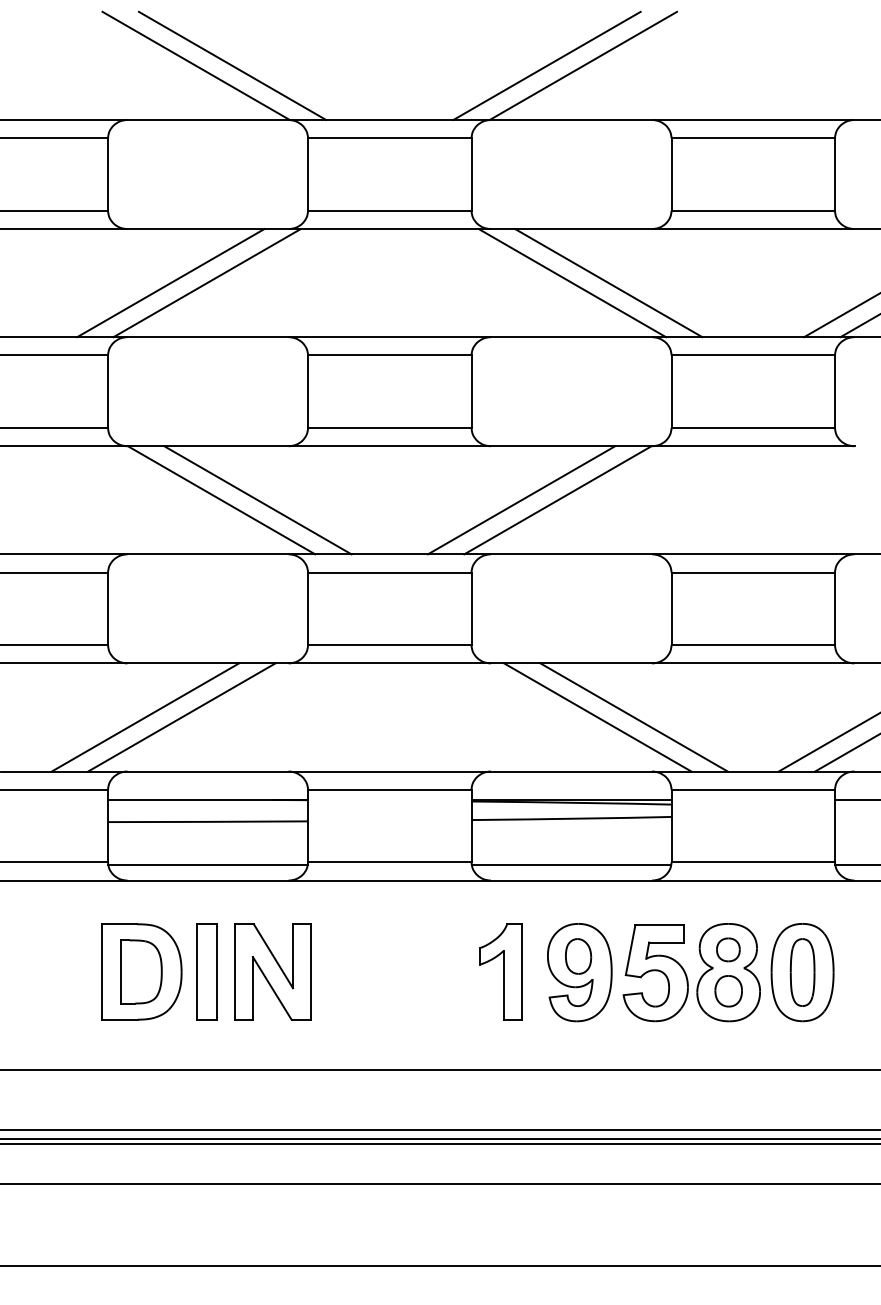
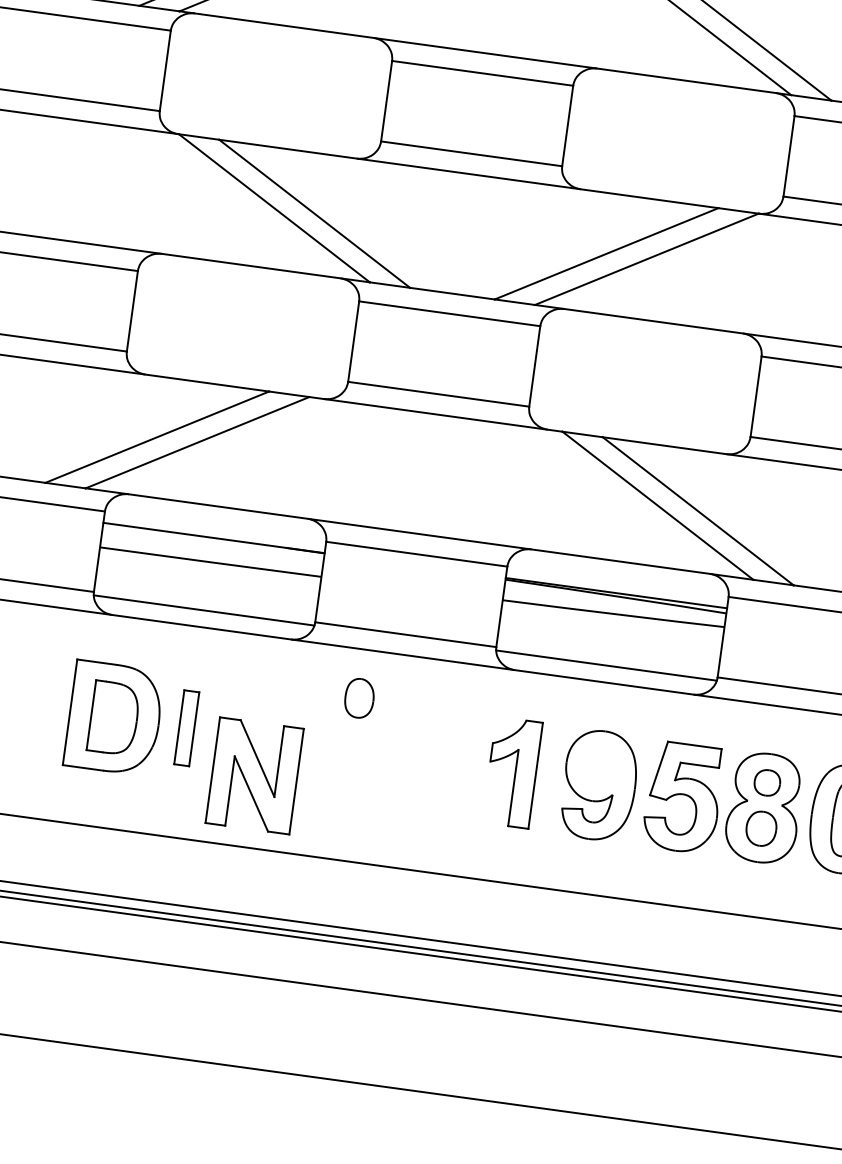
part: (578, 956) -> (359, 698), moved
part: (206, 971) -> (186, 727), size x0.7
part: (272, 971) -> (254, 775), moved

